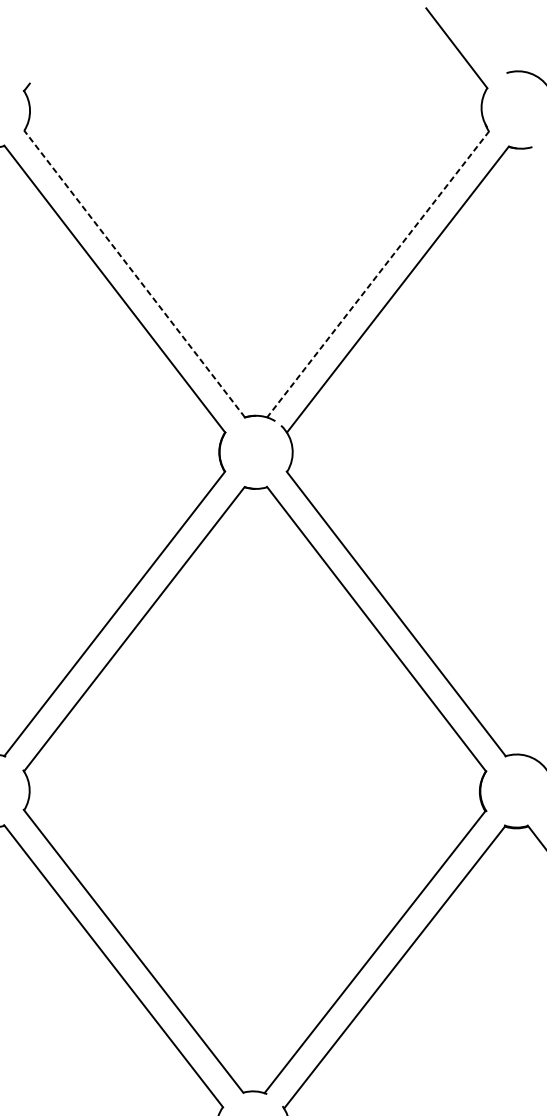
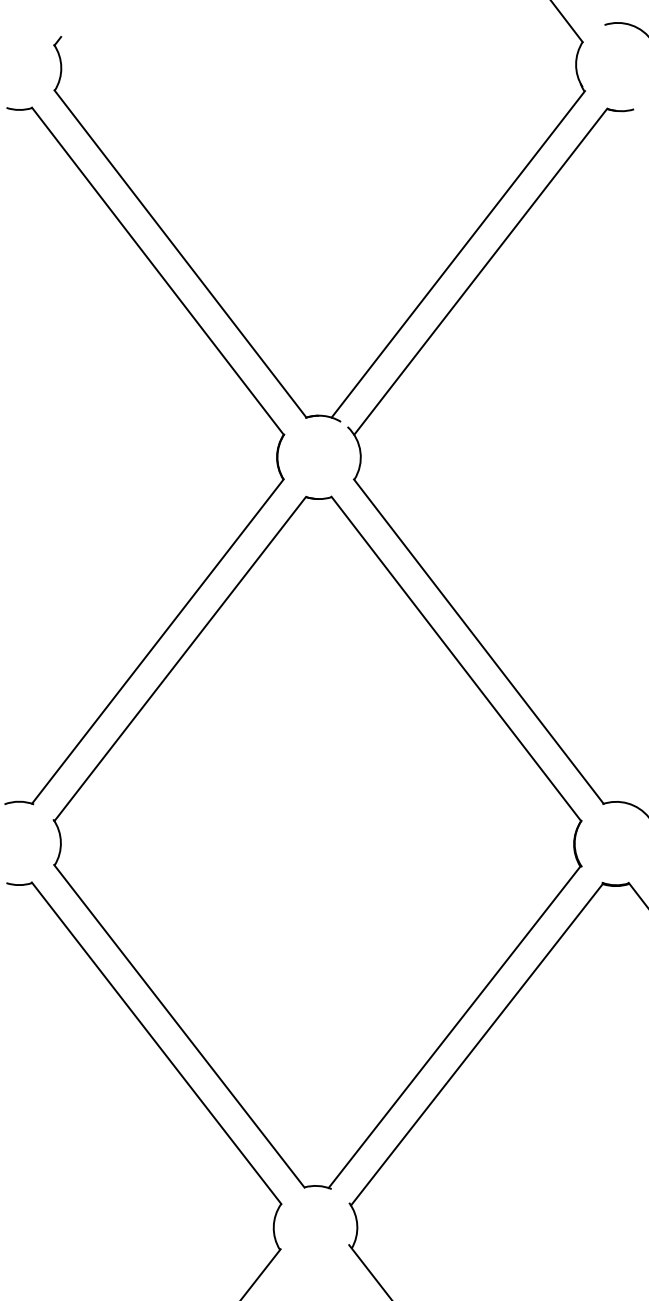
line: (134, 273) -> (180, 253), dashed -> solid
line: (378, 274) -> (458, 254), dashed -> solid

